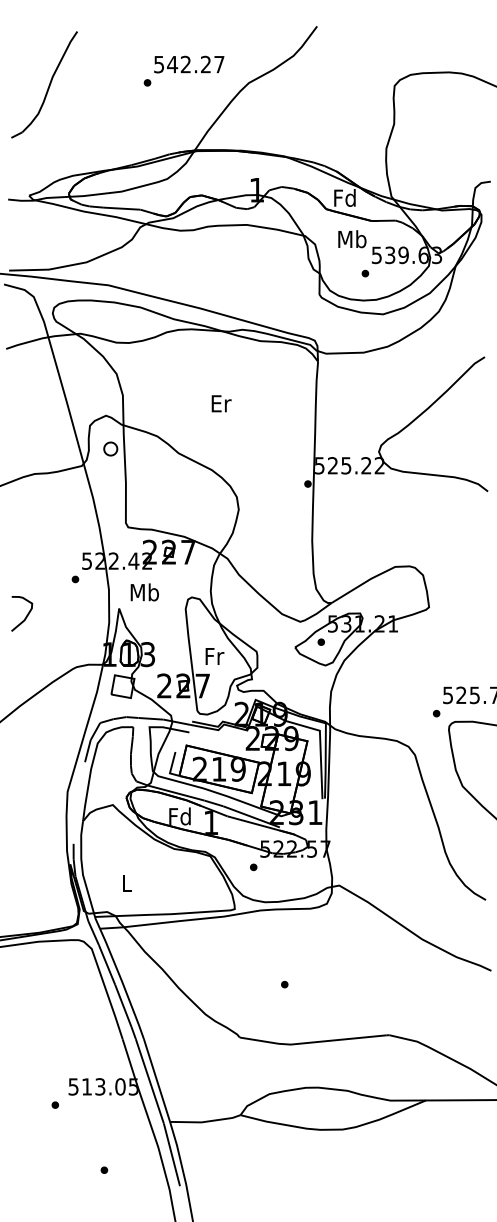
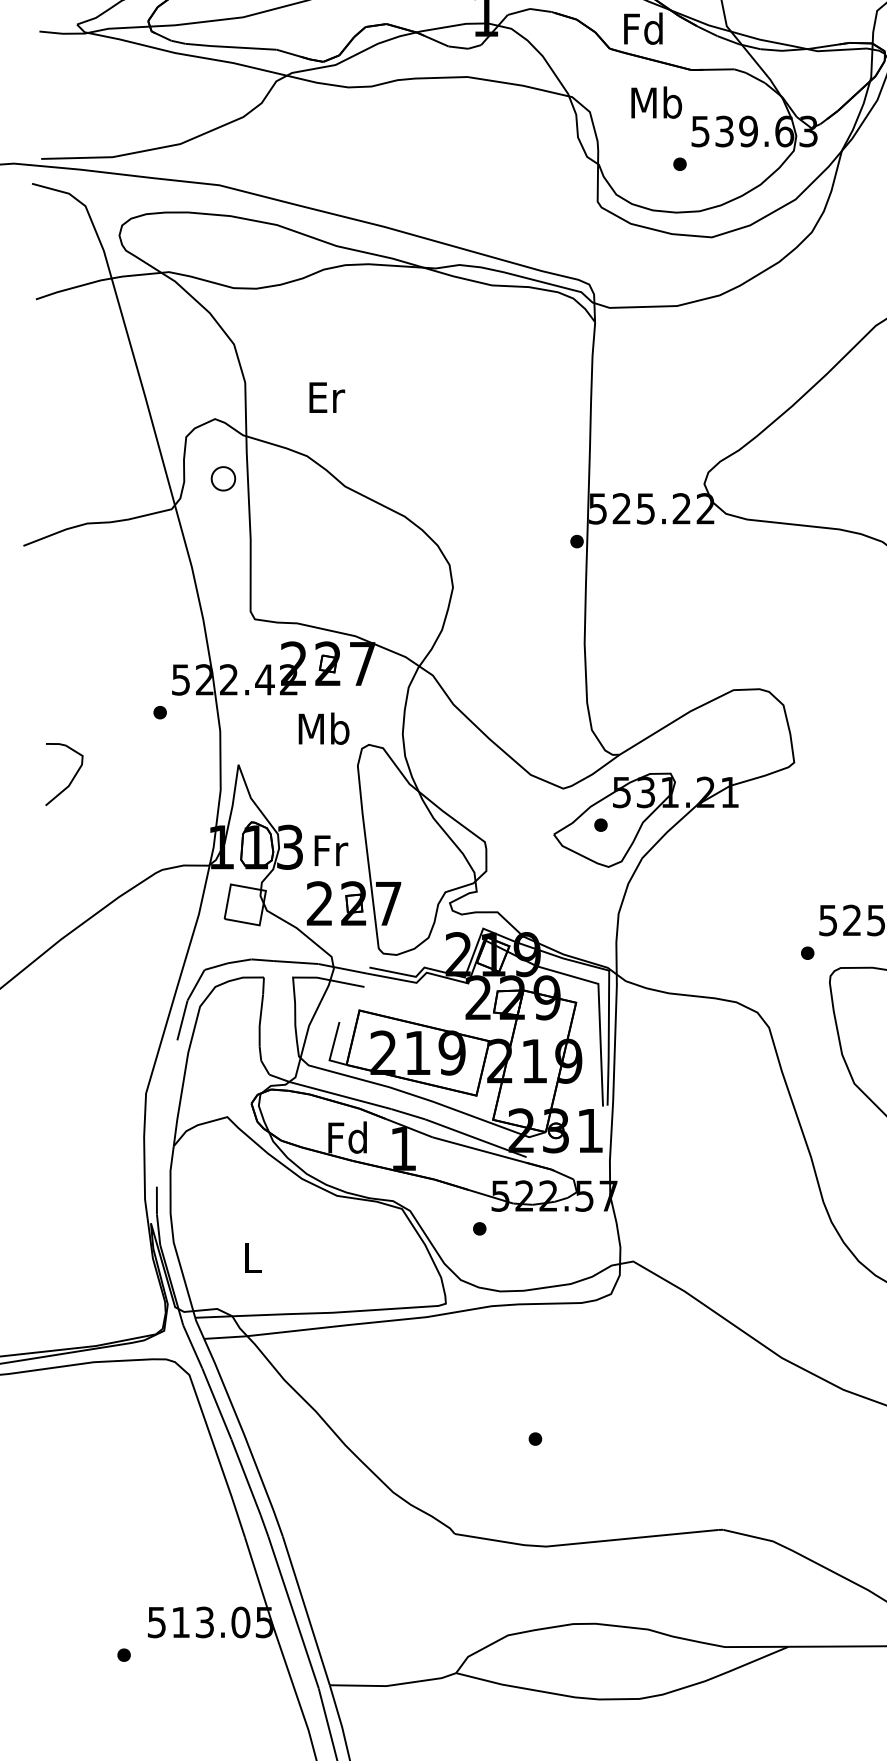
text: (221, 403) -> (326, 397), moved
text: (144, 592) -> (323, 728), moved
text: (214, 656) -> (330, 850), moved

